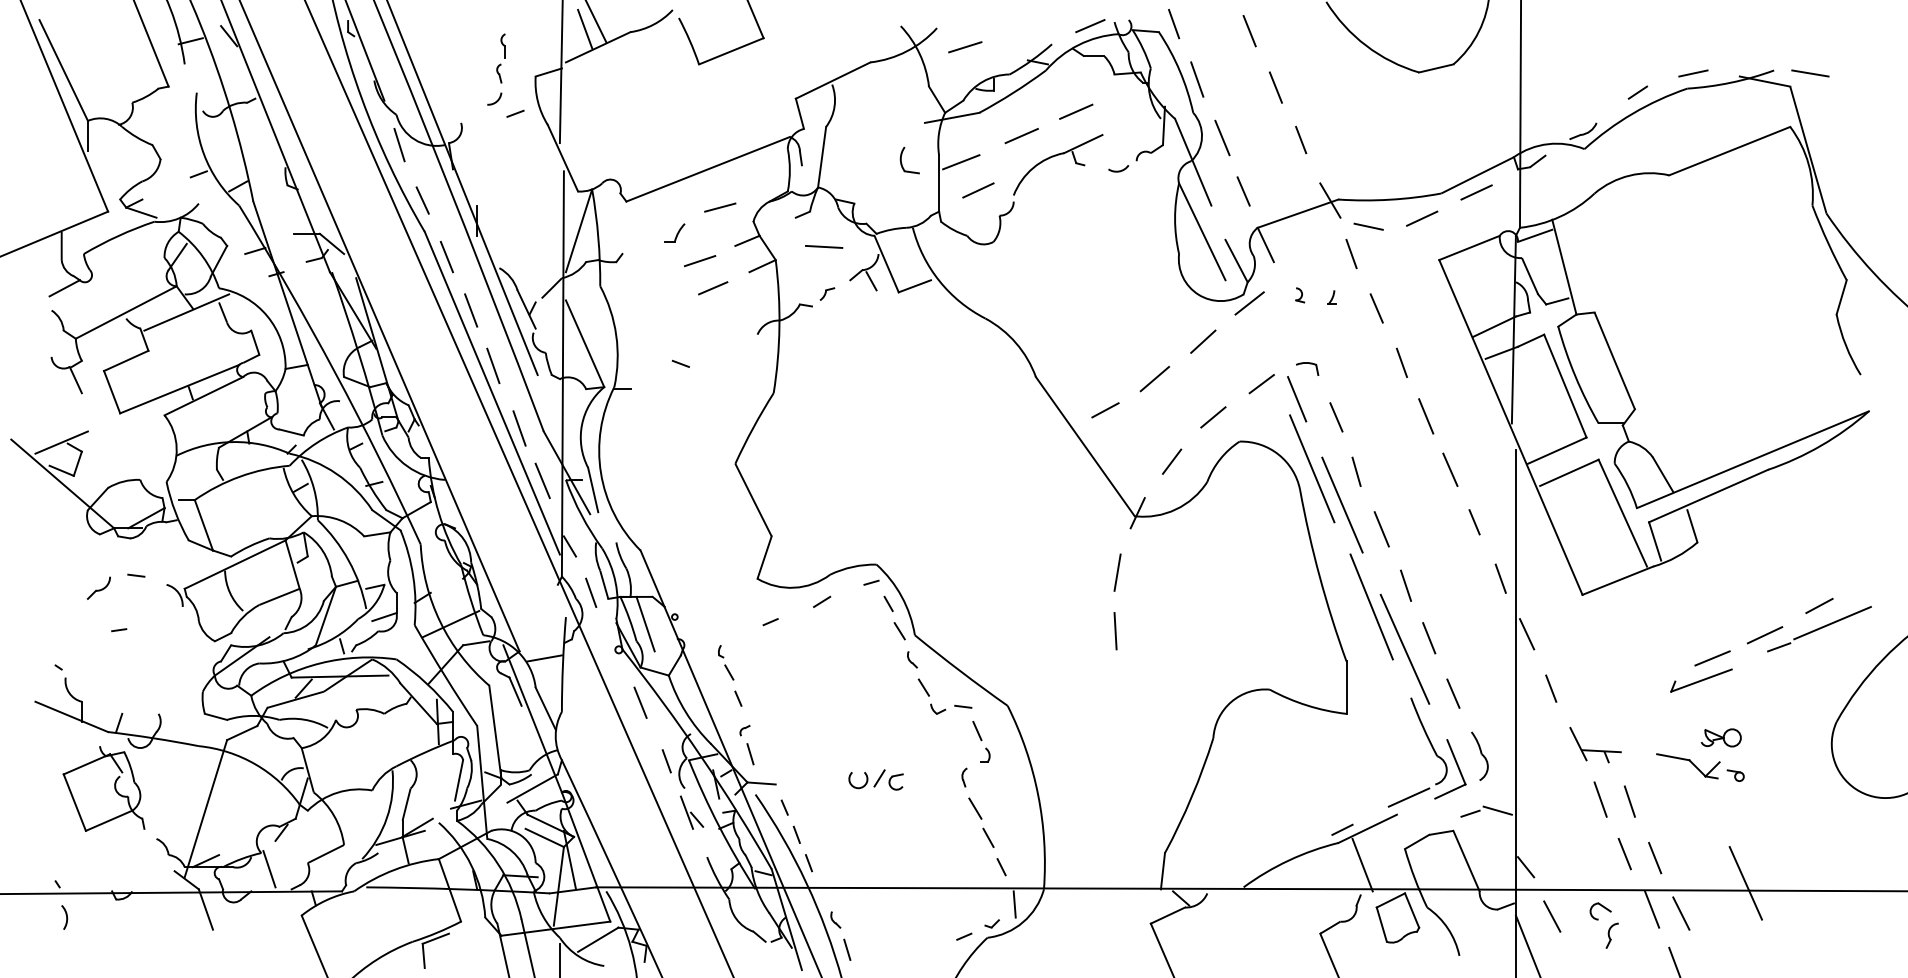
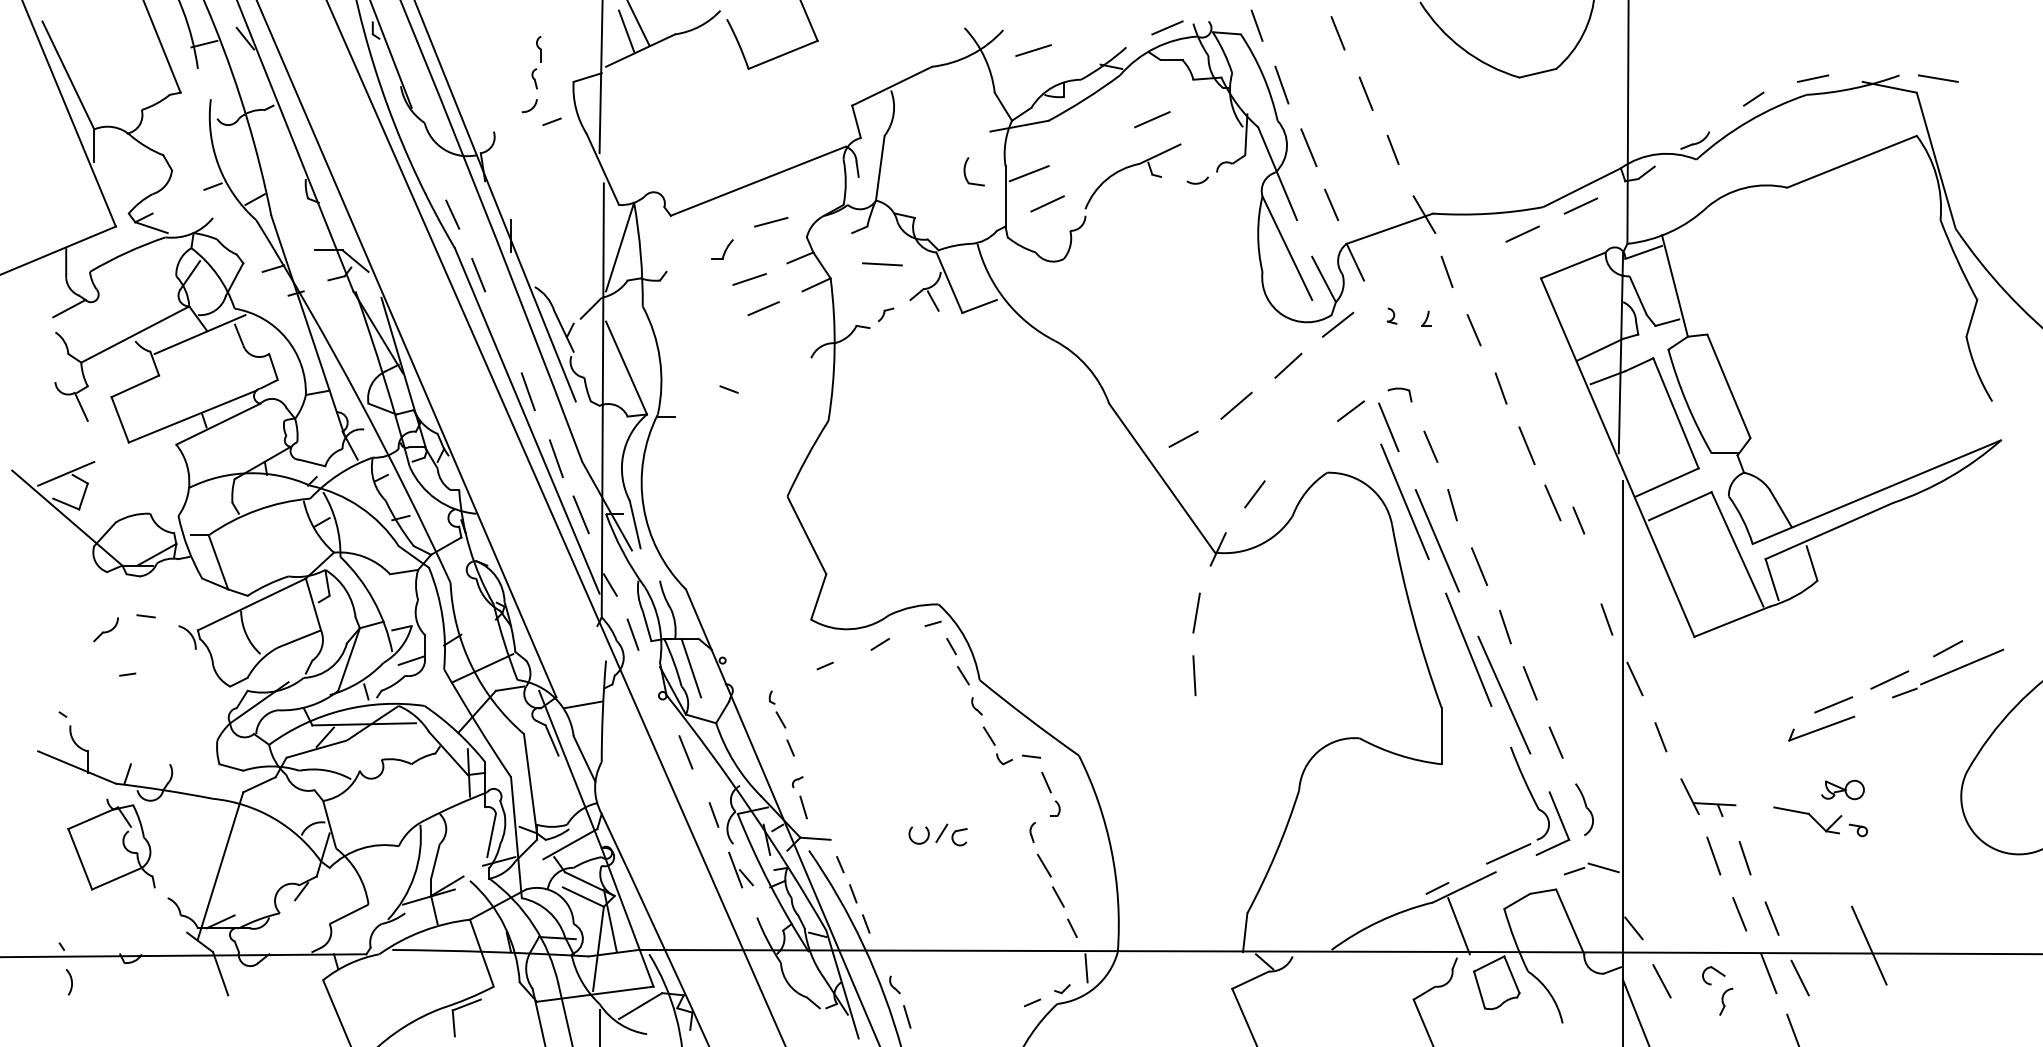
line: (1021, 135) -> (1093, 145), removed
line: (399, 144) -> (427, 154), removed
line: (1368, 226) -> (1465, 242), removed
line: (471, 310) -> (504, 332), removed
line: (1213, 417) -> (1299, 446), removed
line: (1474, 522) -> (1578, 520), moved
line: (269, 869) -> (288, 930), removed

